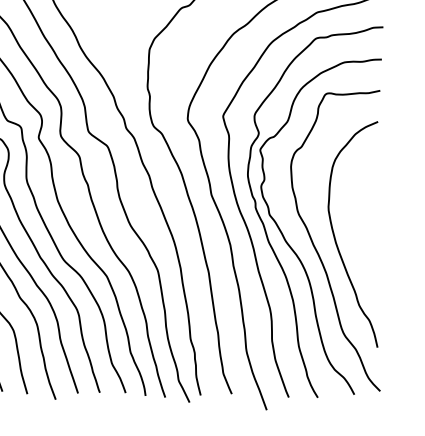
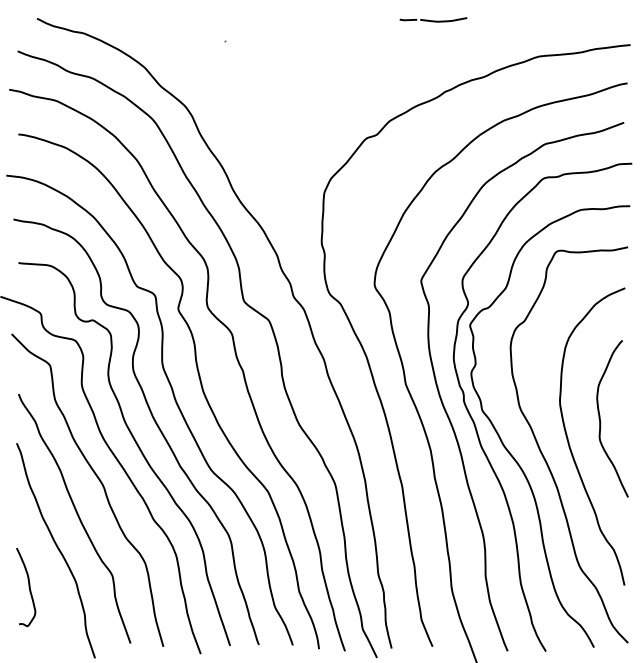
curve: (360, 223) -> (601, 422), added

